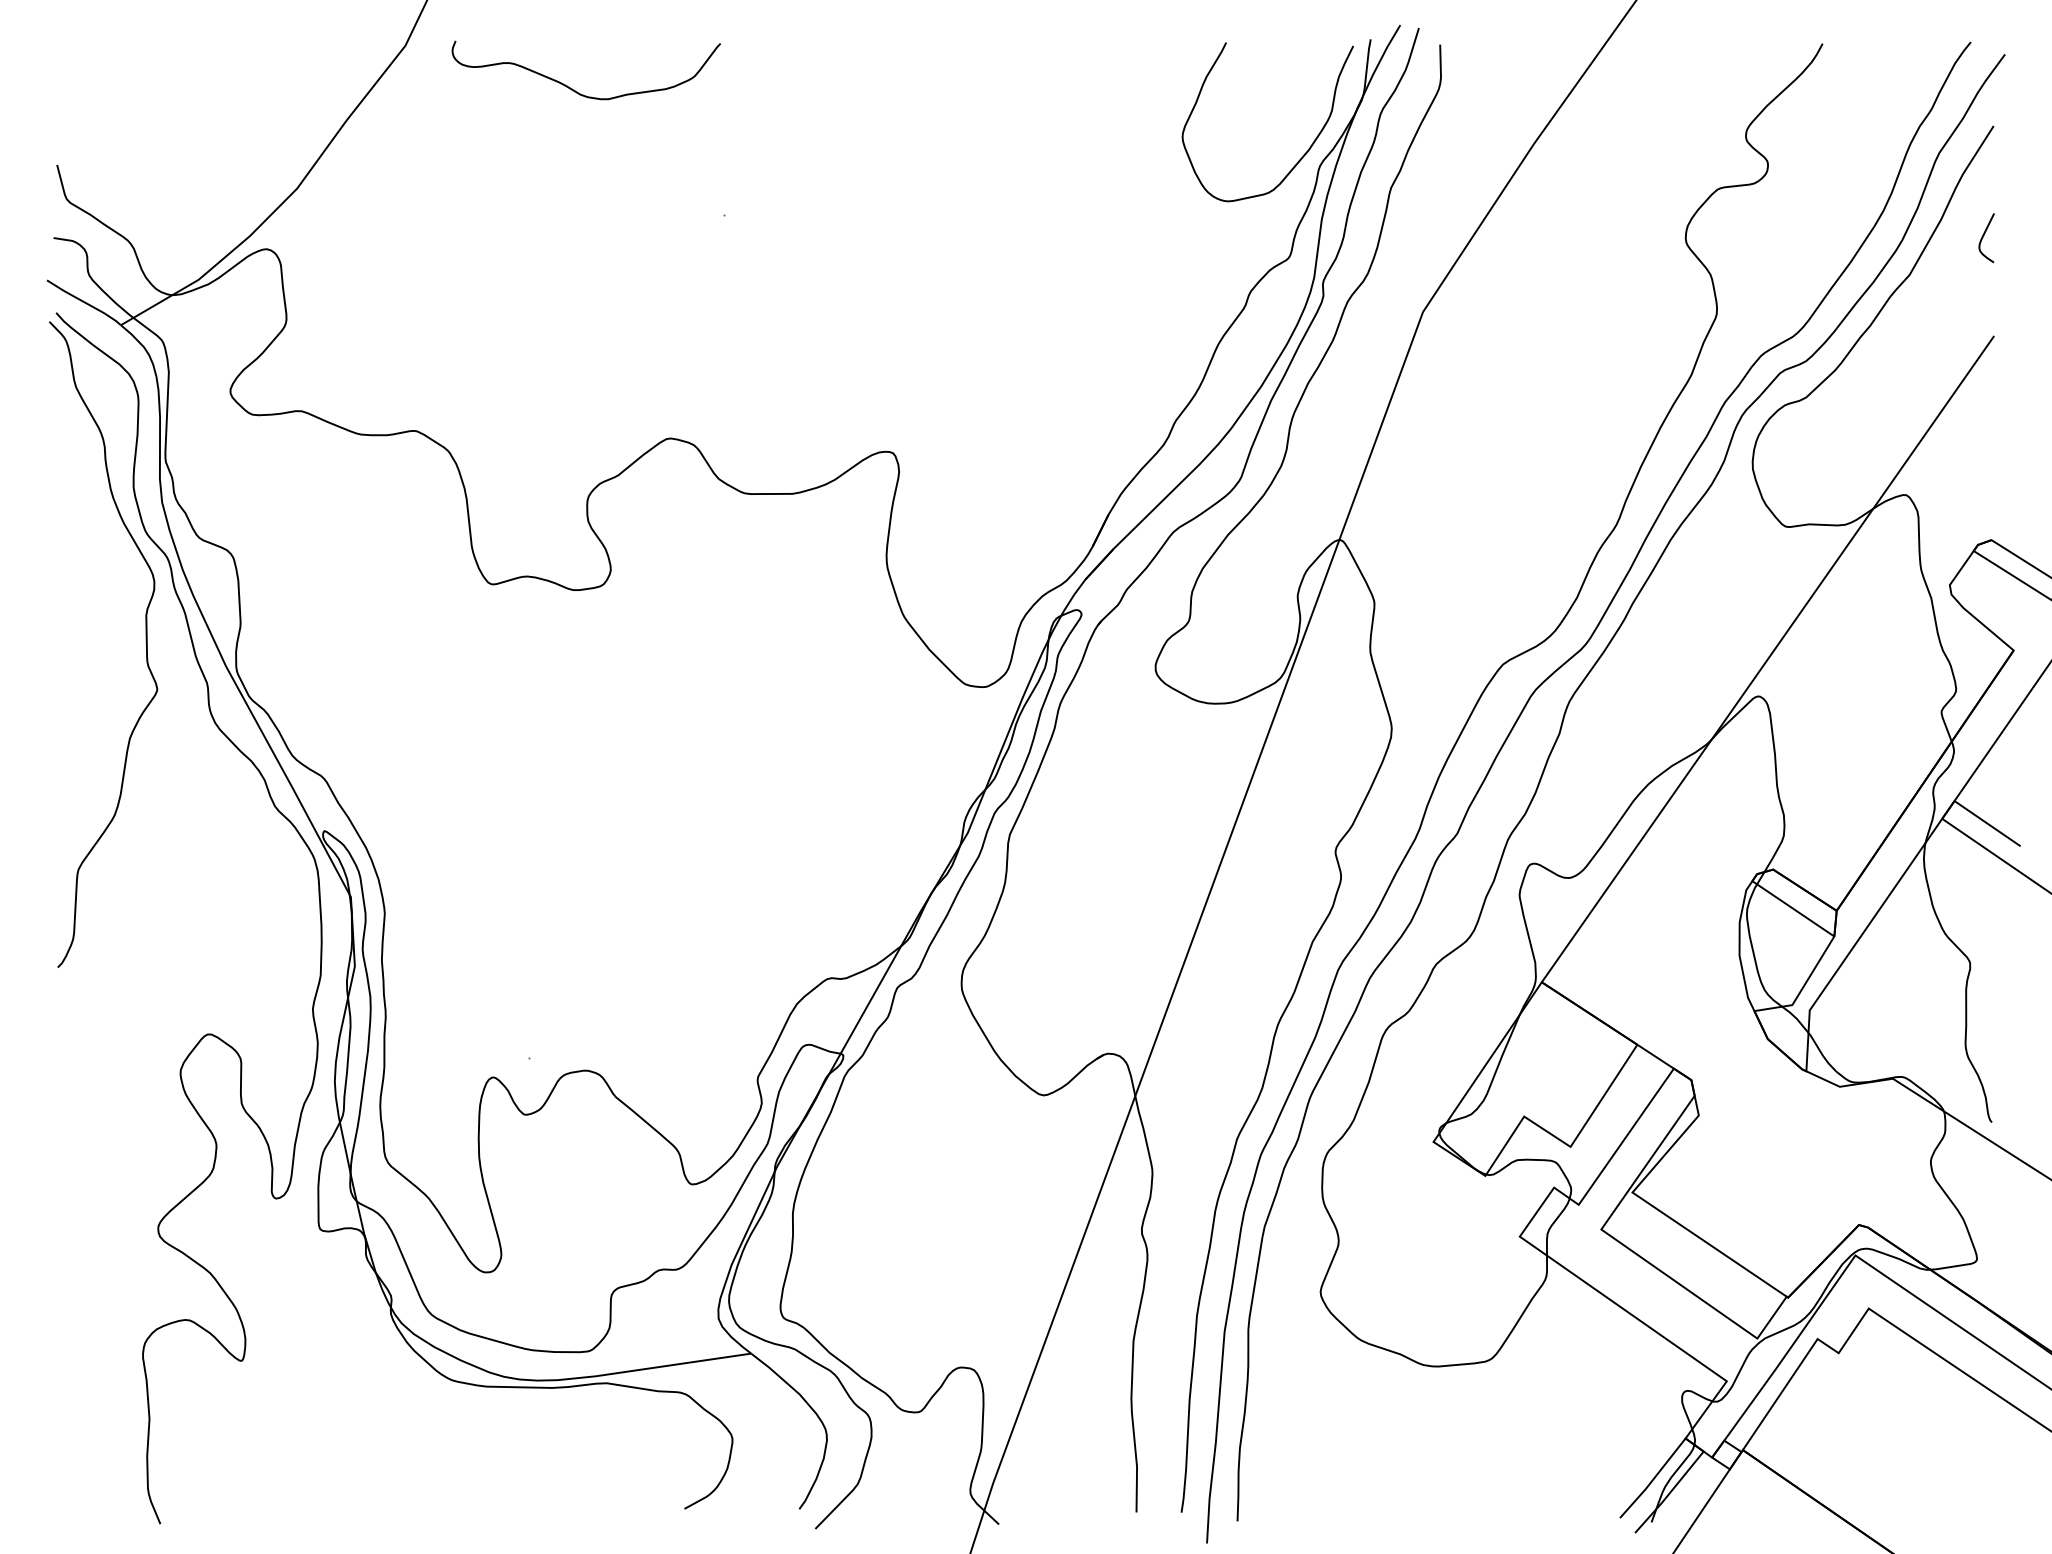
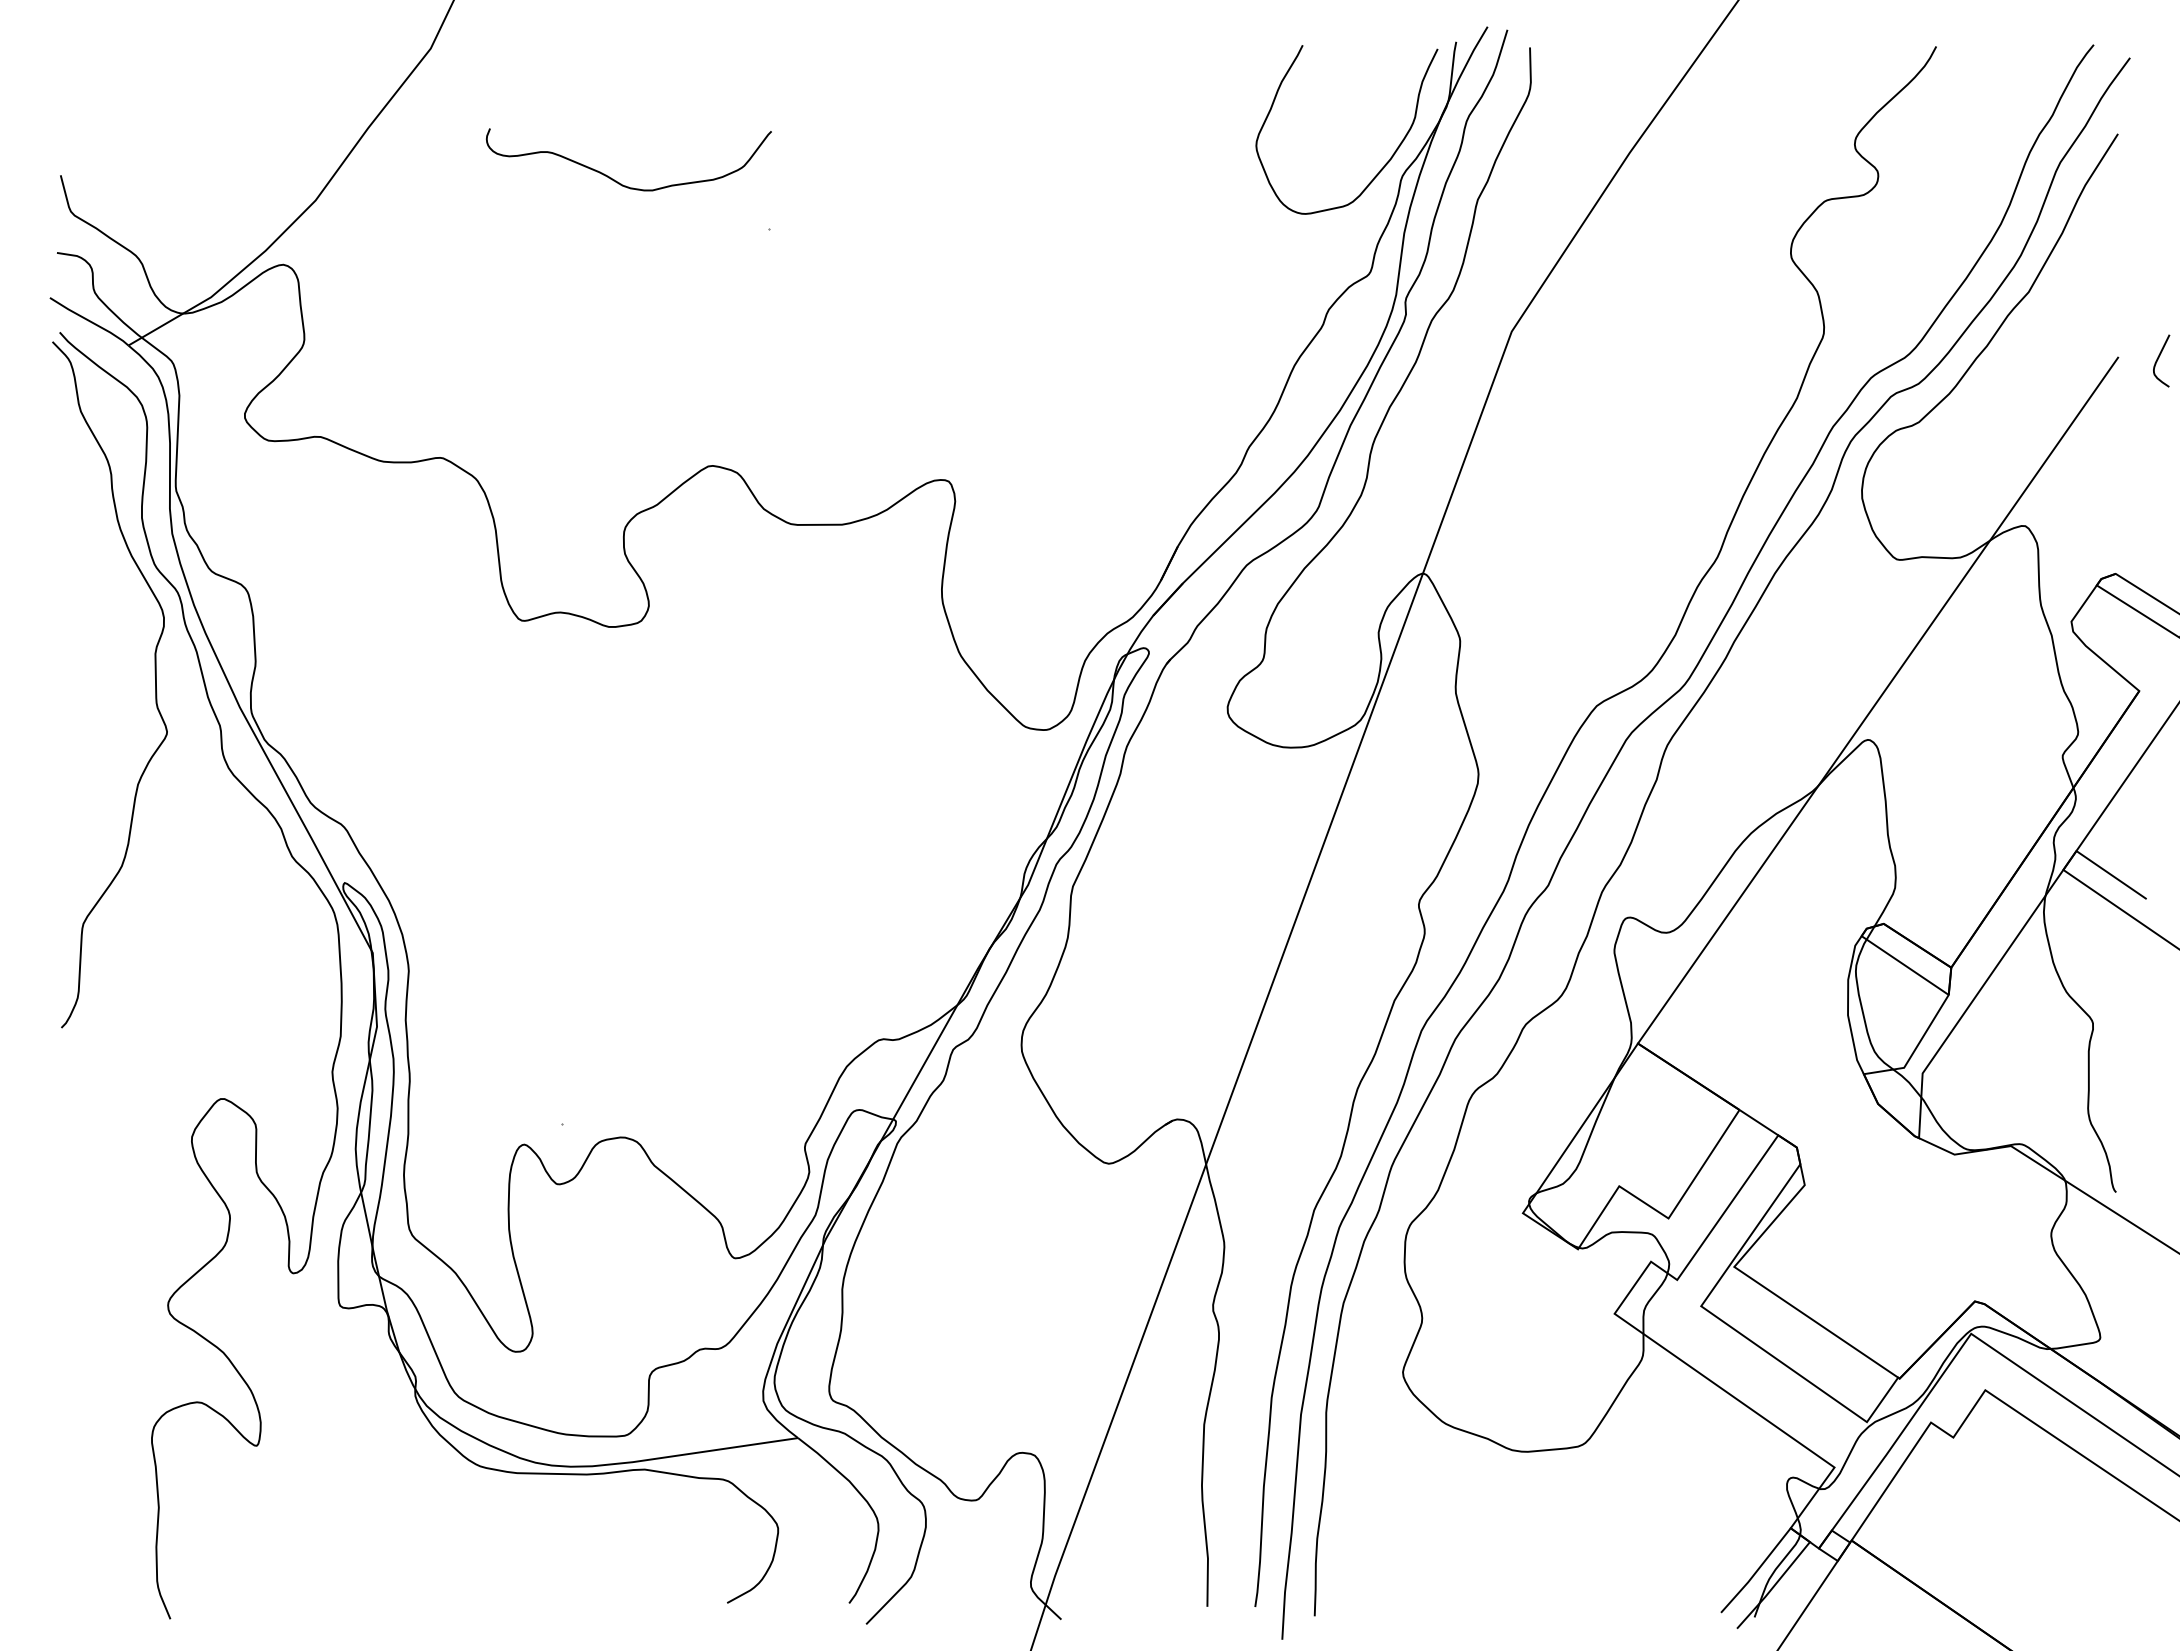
curve: (574, 89) -> (616, 180), moved
curve: (1983, 236) -> (2158, 359), moved

